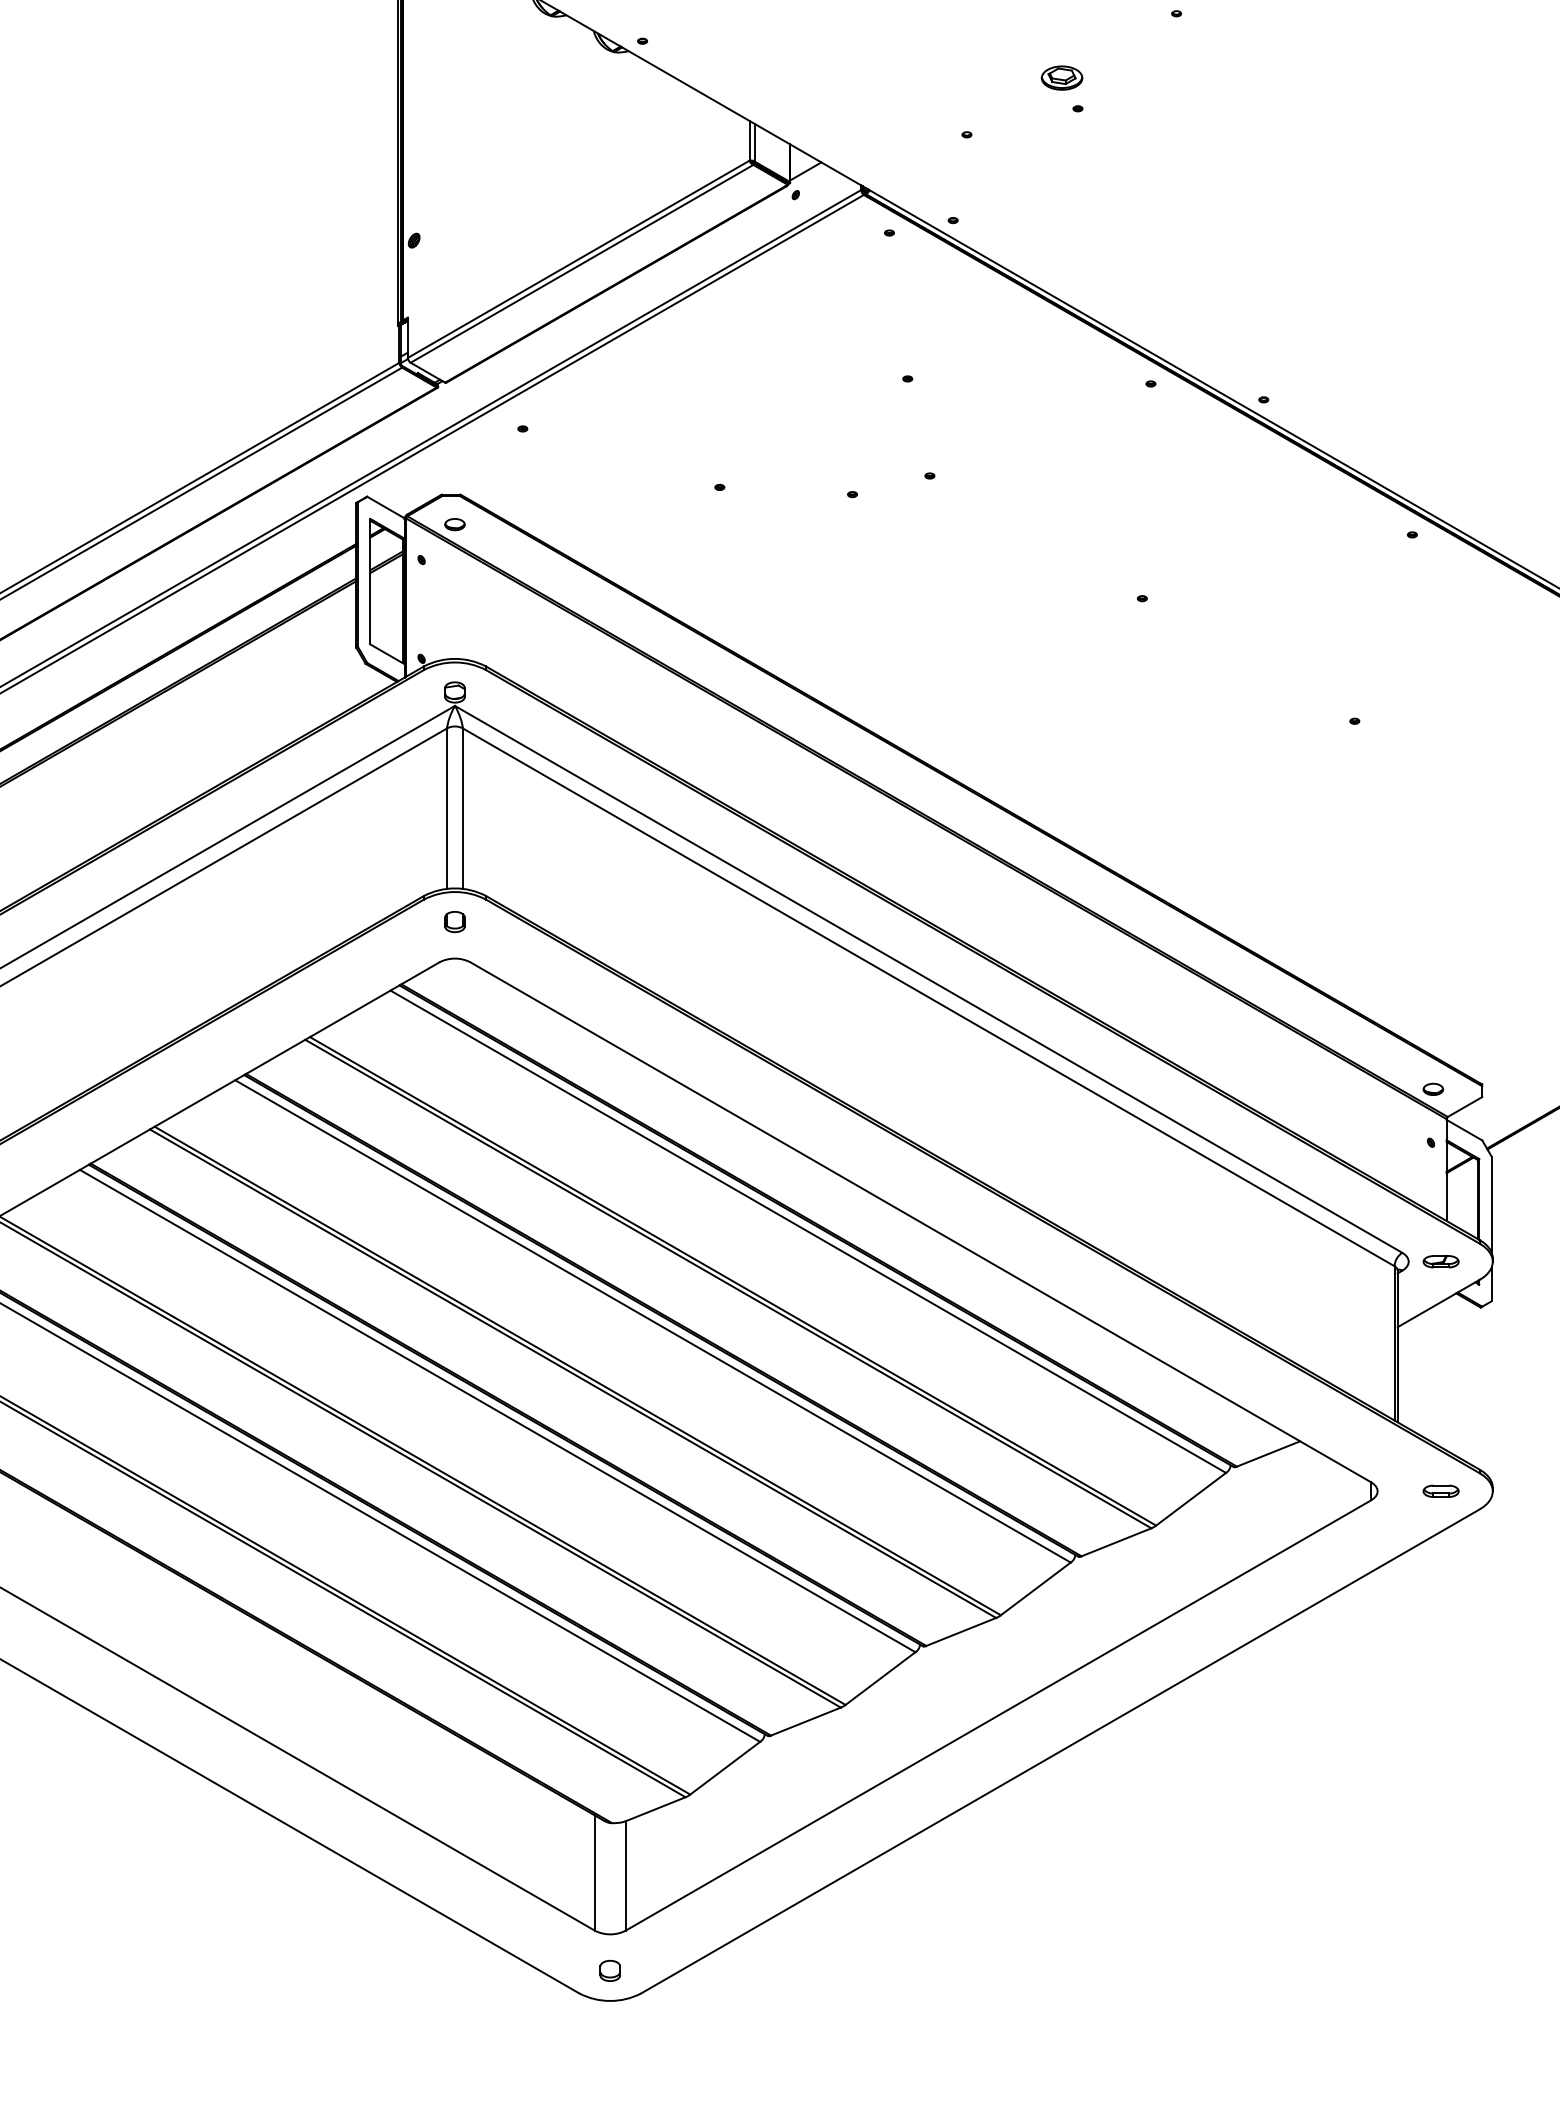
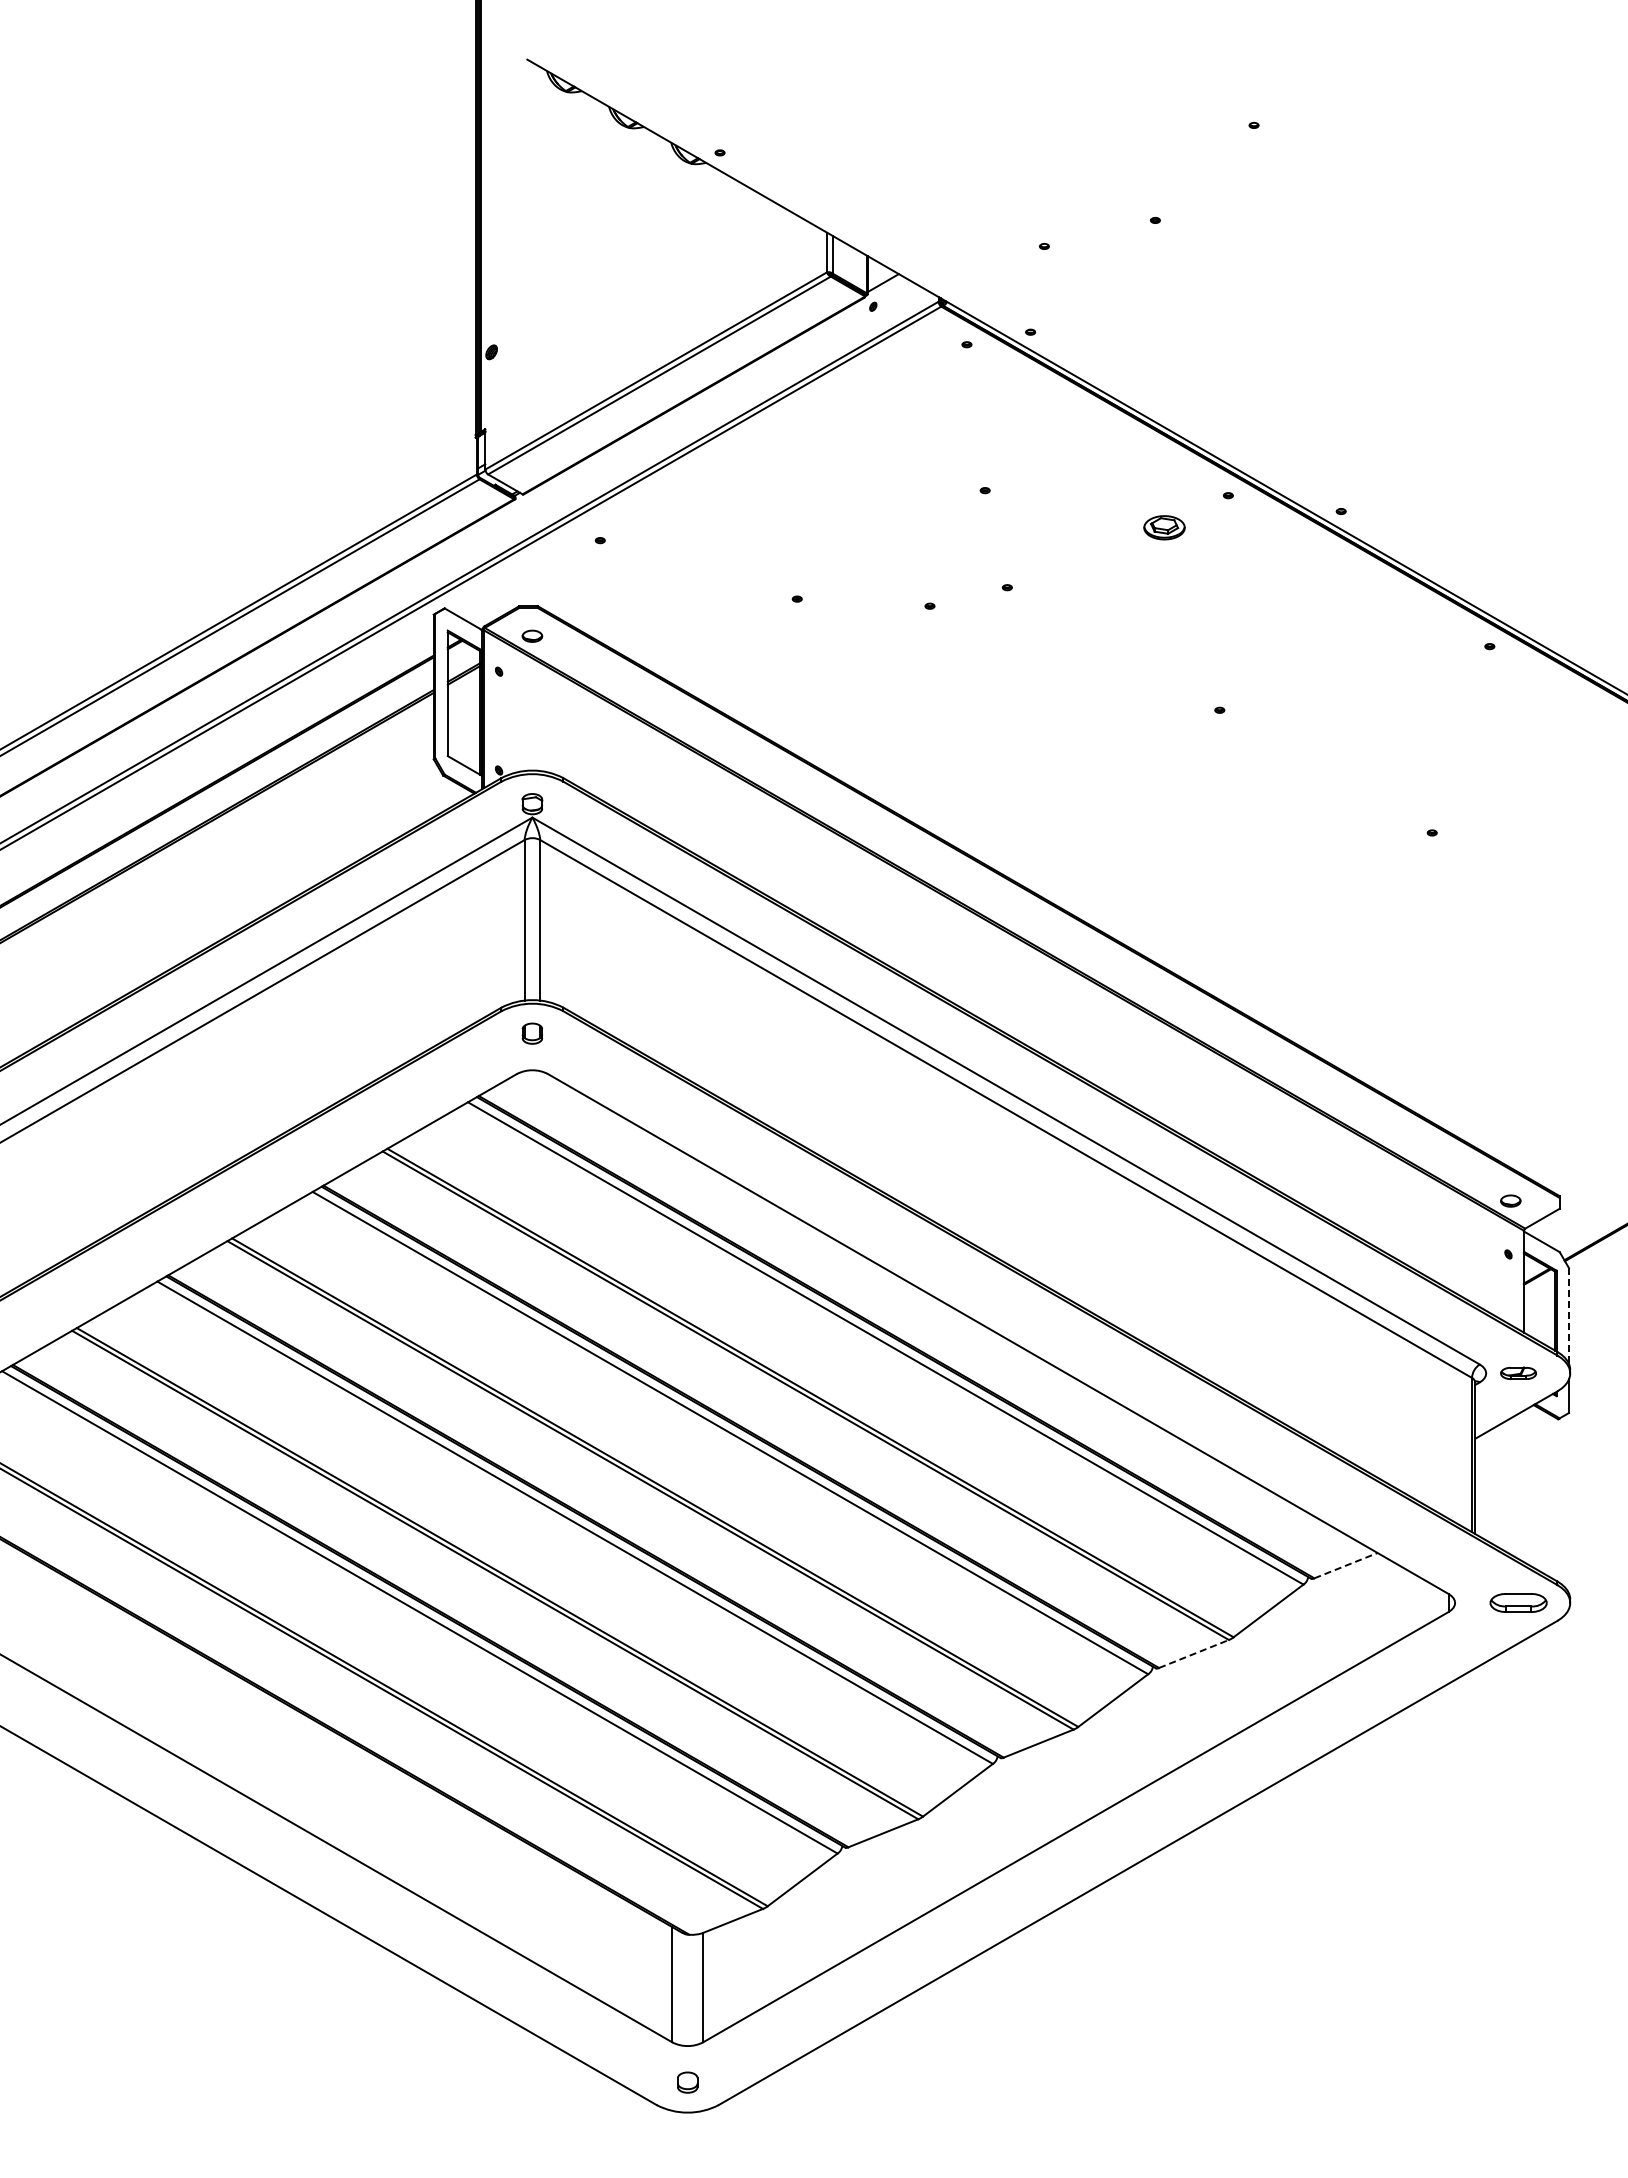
part: (1062, 77) -> (1164, 527), moved
line: (1492, 1204) -> (1569, 1316), solid -> dashed
line: (1269, 1453) -> (1346, 1565), solid -> dashed
part: (1441, 1490) -> (1518, 1602), size x1.6
line: (1117, 1541) -> (1194, 1653), solid -> dashed

